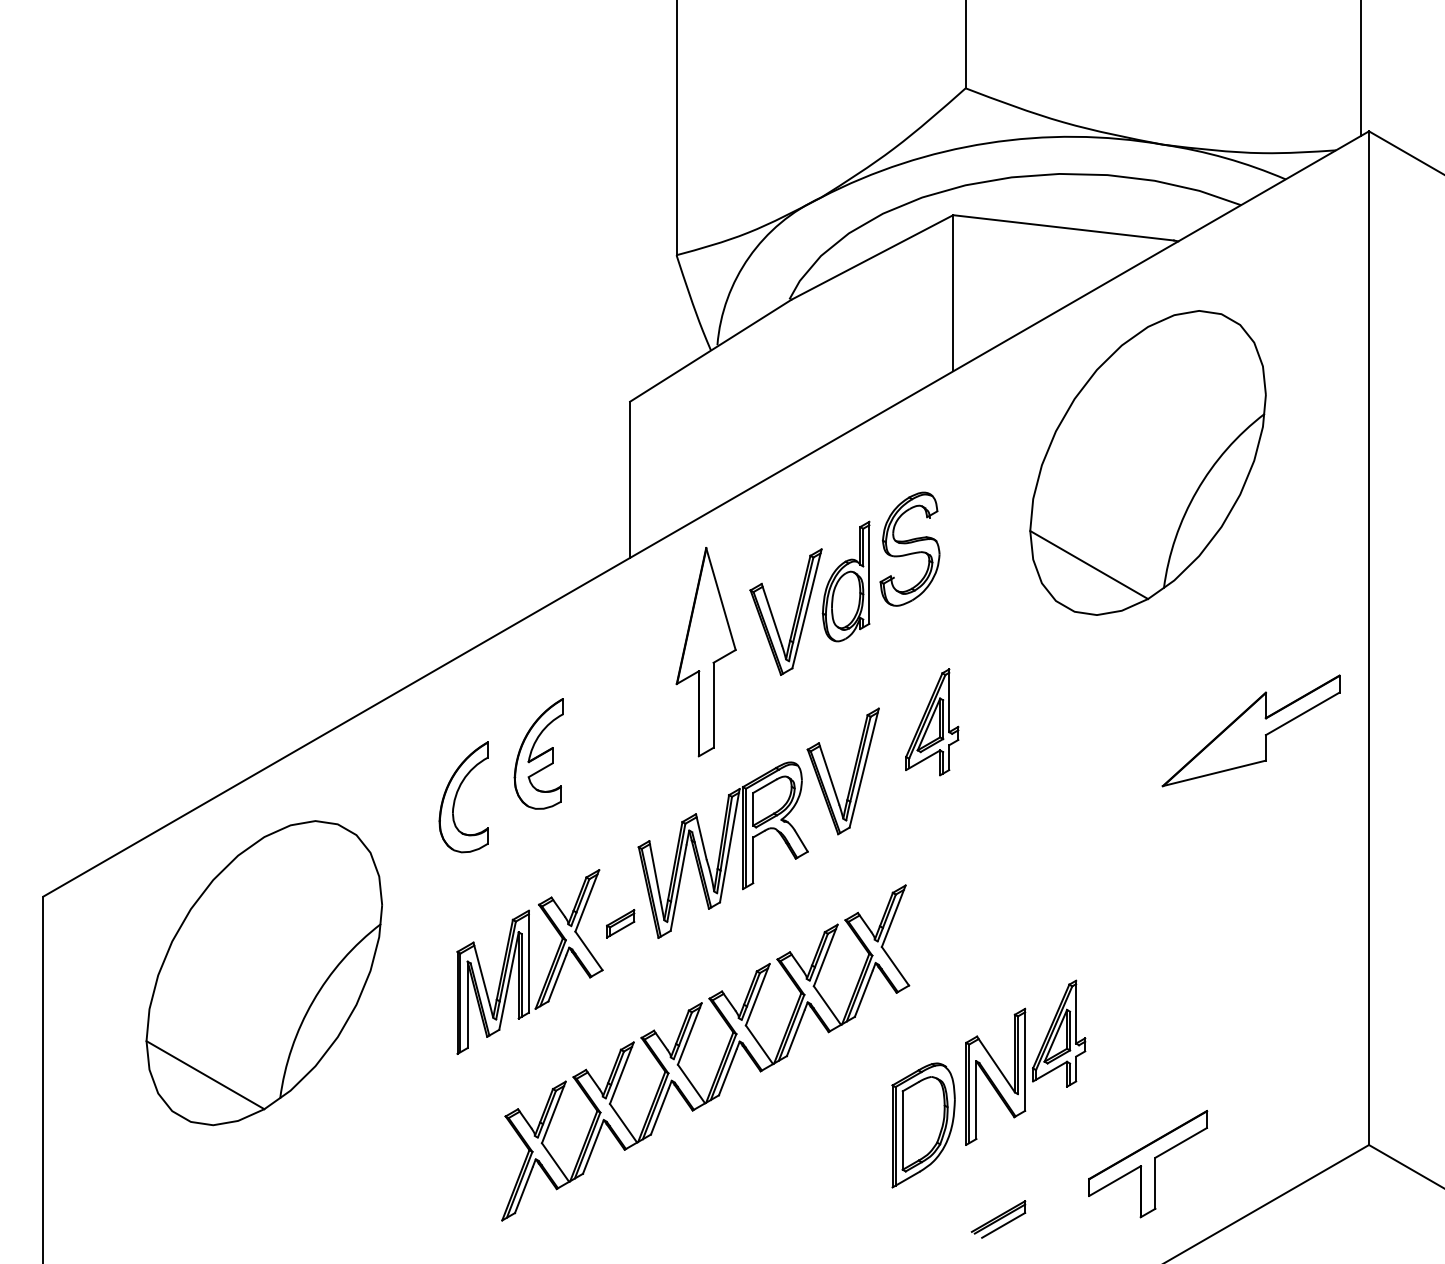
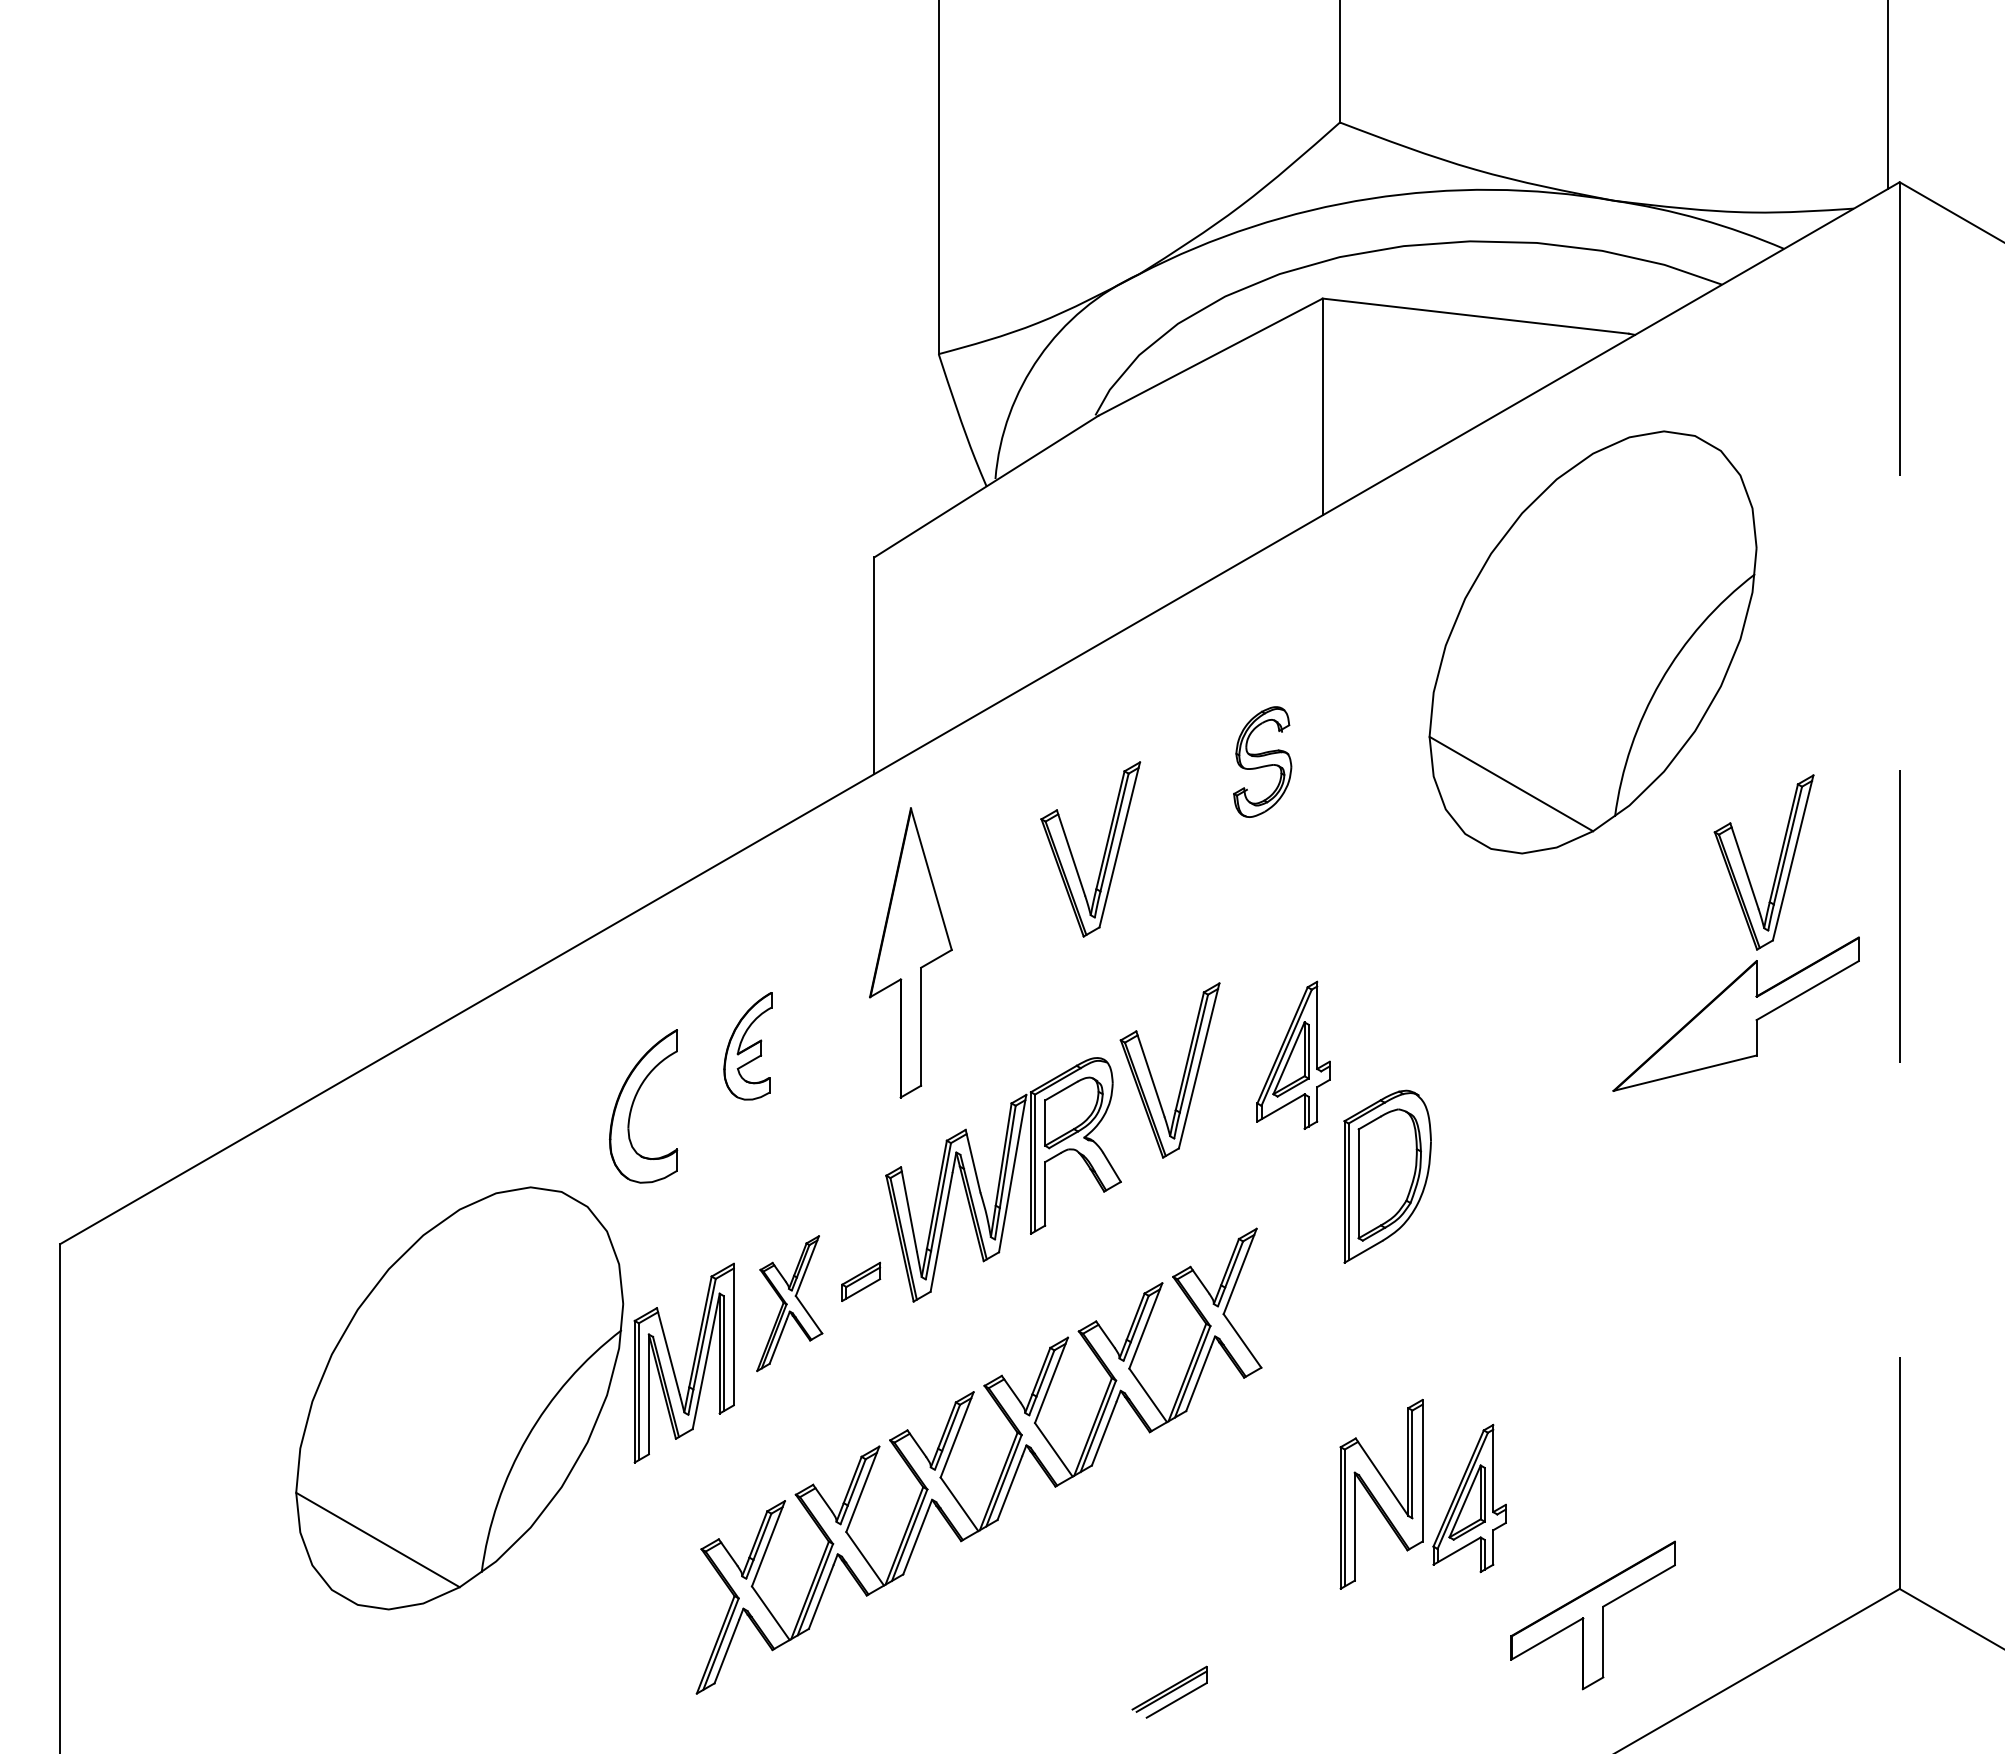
part: (909, 548) -> (1262, 761), size x0.7
part: (845, 581) -> (1173, 806), removed
part: (1280, 622) -> (1777, 864), added
line: (1368, 638) -> (1899, 886), solid -> dashed
part: (705, 651) -> (910, 952), moved
part: (932, 721) -> (1293, 1054), moved
part: (538, 754) -> (747, 1046), size x0.7
part: (569, 939) -> (789, 1303), size x0.7
part: (264, 973) -> (459, 1398), moved
part: (1059, 1033) -> (1469, 1498), moved
part: (923, 1125) -> (1387, 1176), moved
part: (998, 1218) -> (1169, 1691), moved

